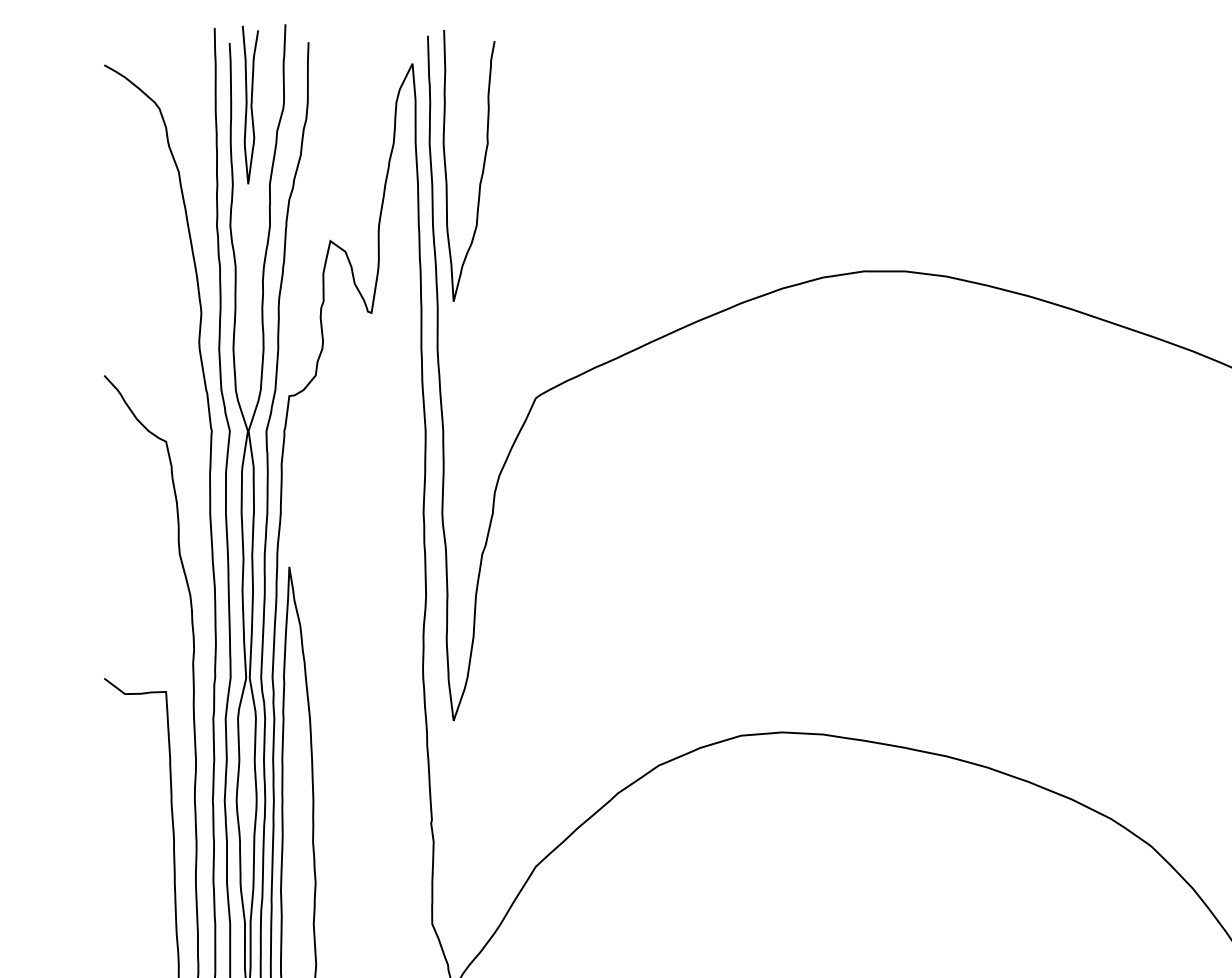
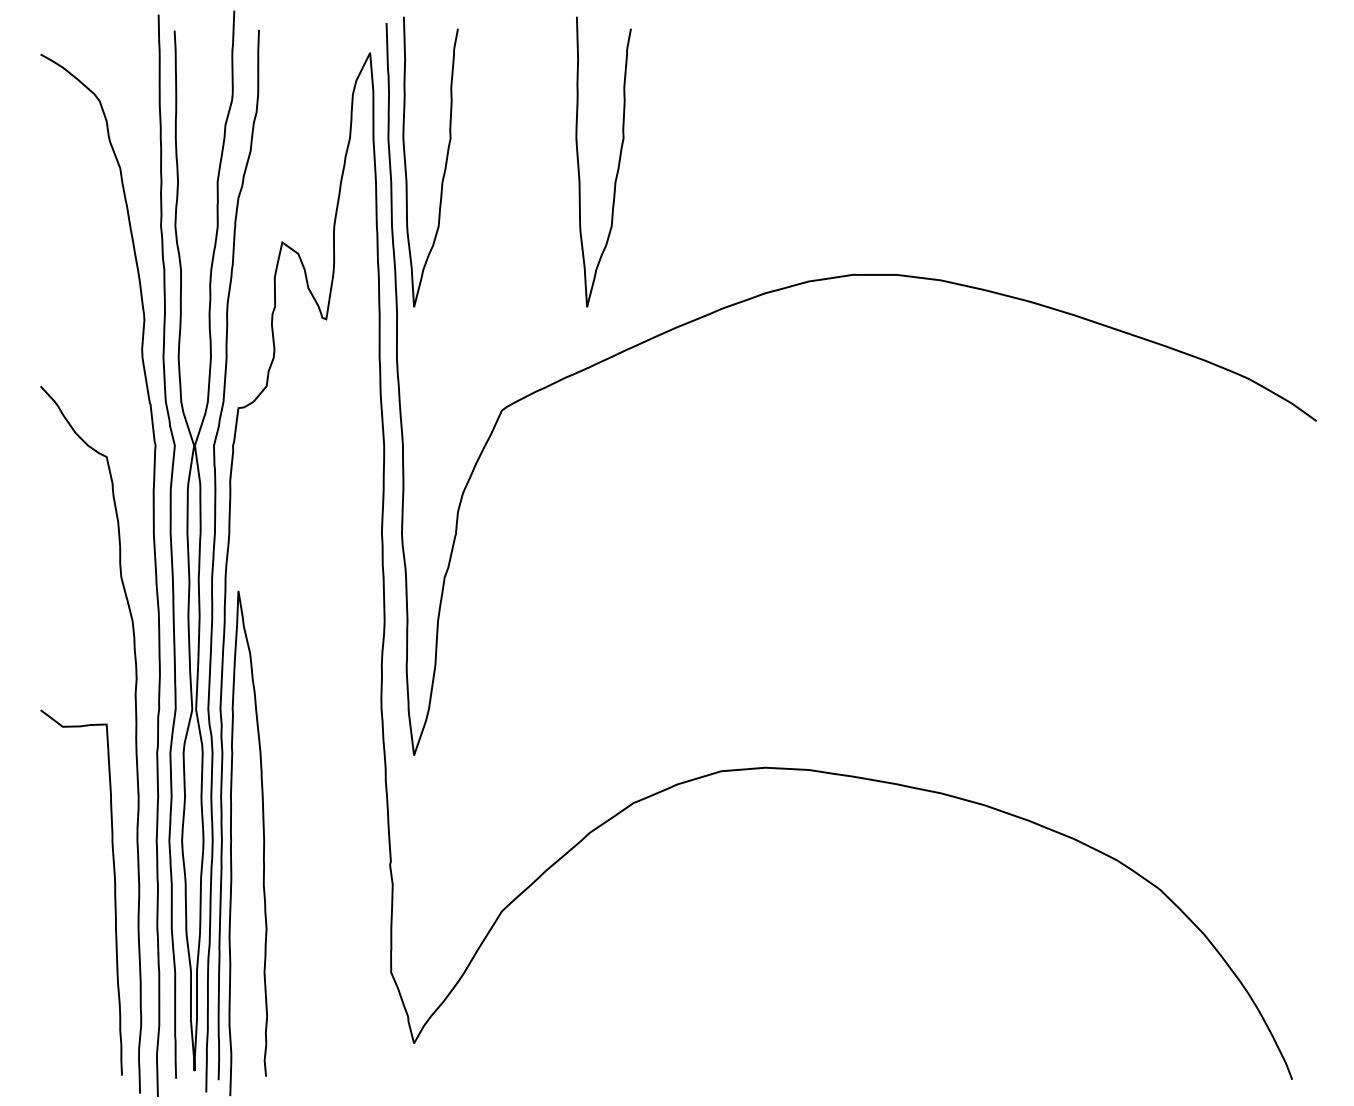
curve: (251, 104) -> (197, 96), removed
curve: (644, 165) -> (618, 161), added

